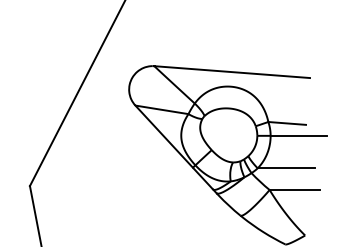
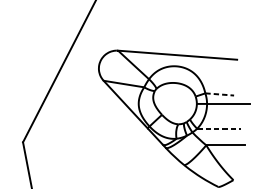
line: (287, 123) -> (219, 94), solid -> dashed
line: (286, 168) -> (219, 128), solid -> dashed

